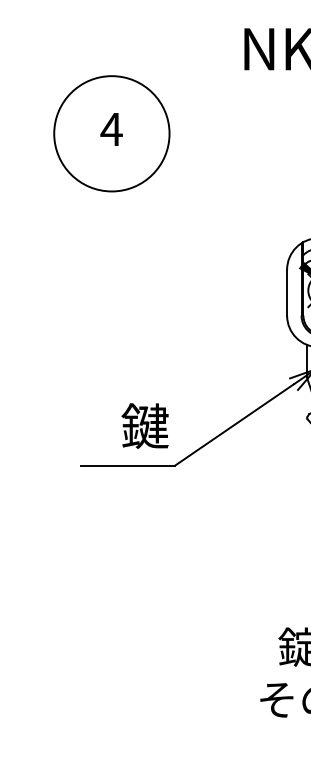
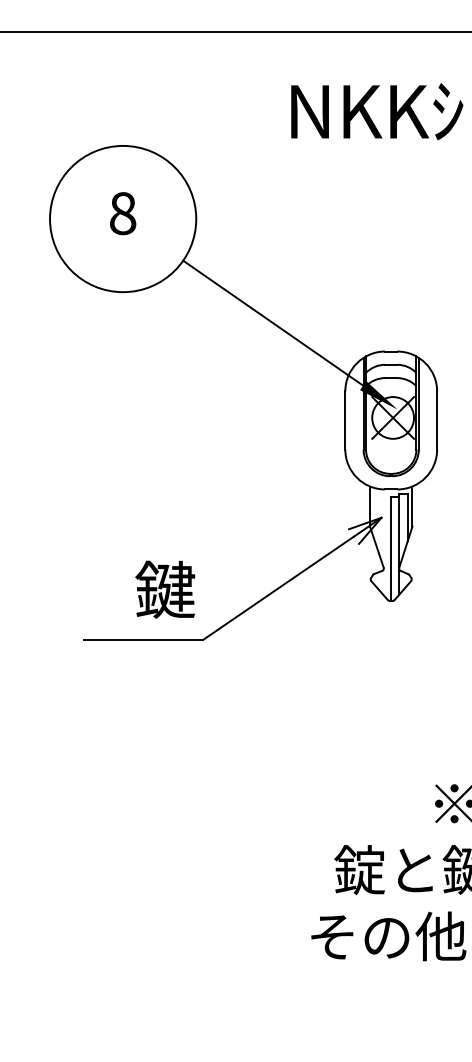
text: (111, 129) -> (122, 213), 4 -> 8
line: (230, 215) -> (273, 322), added

